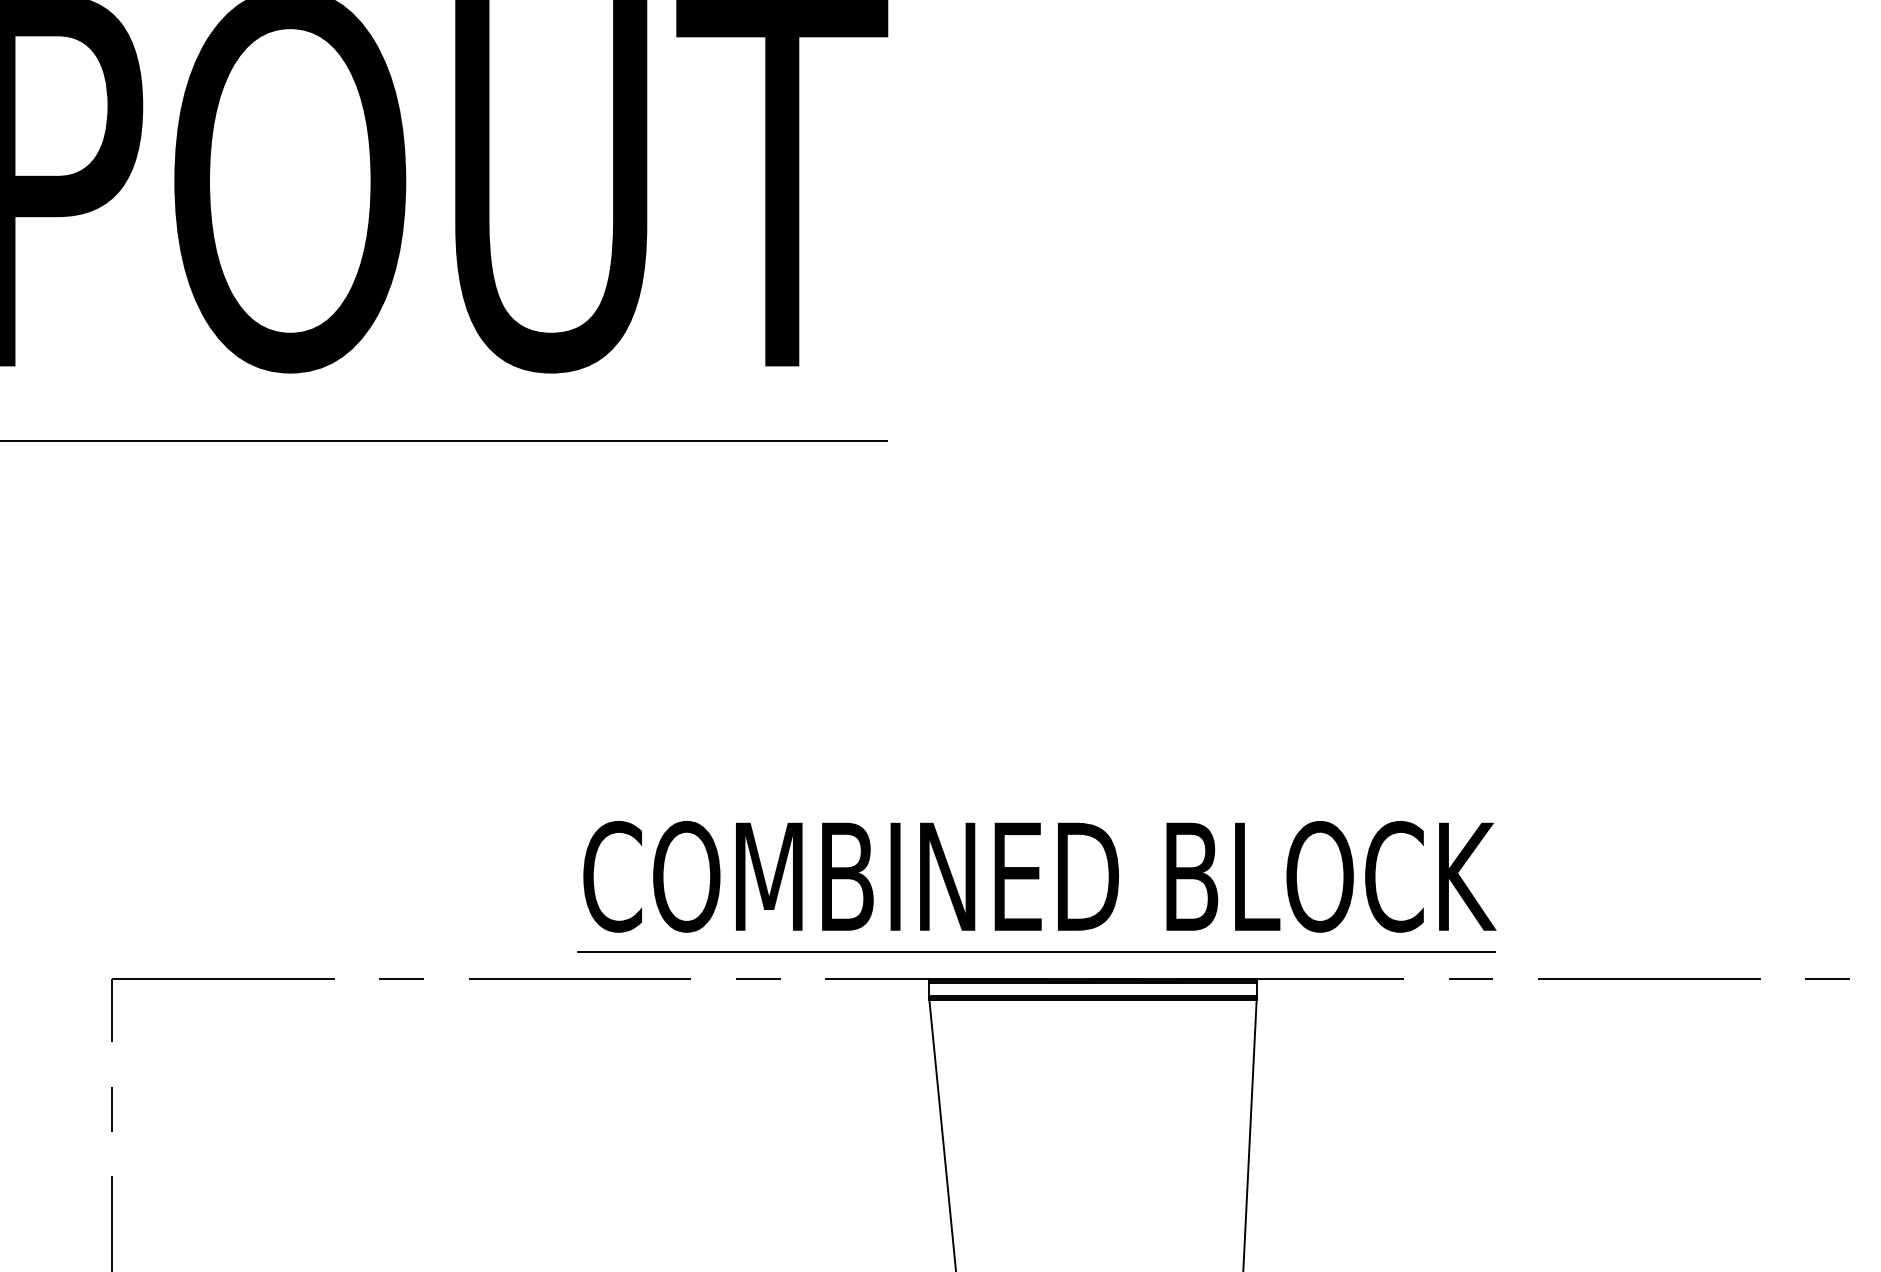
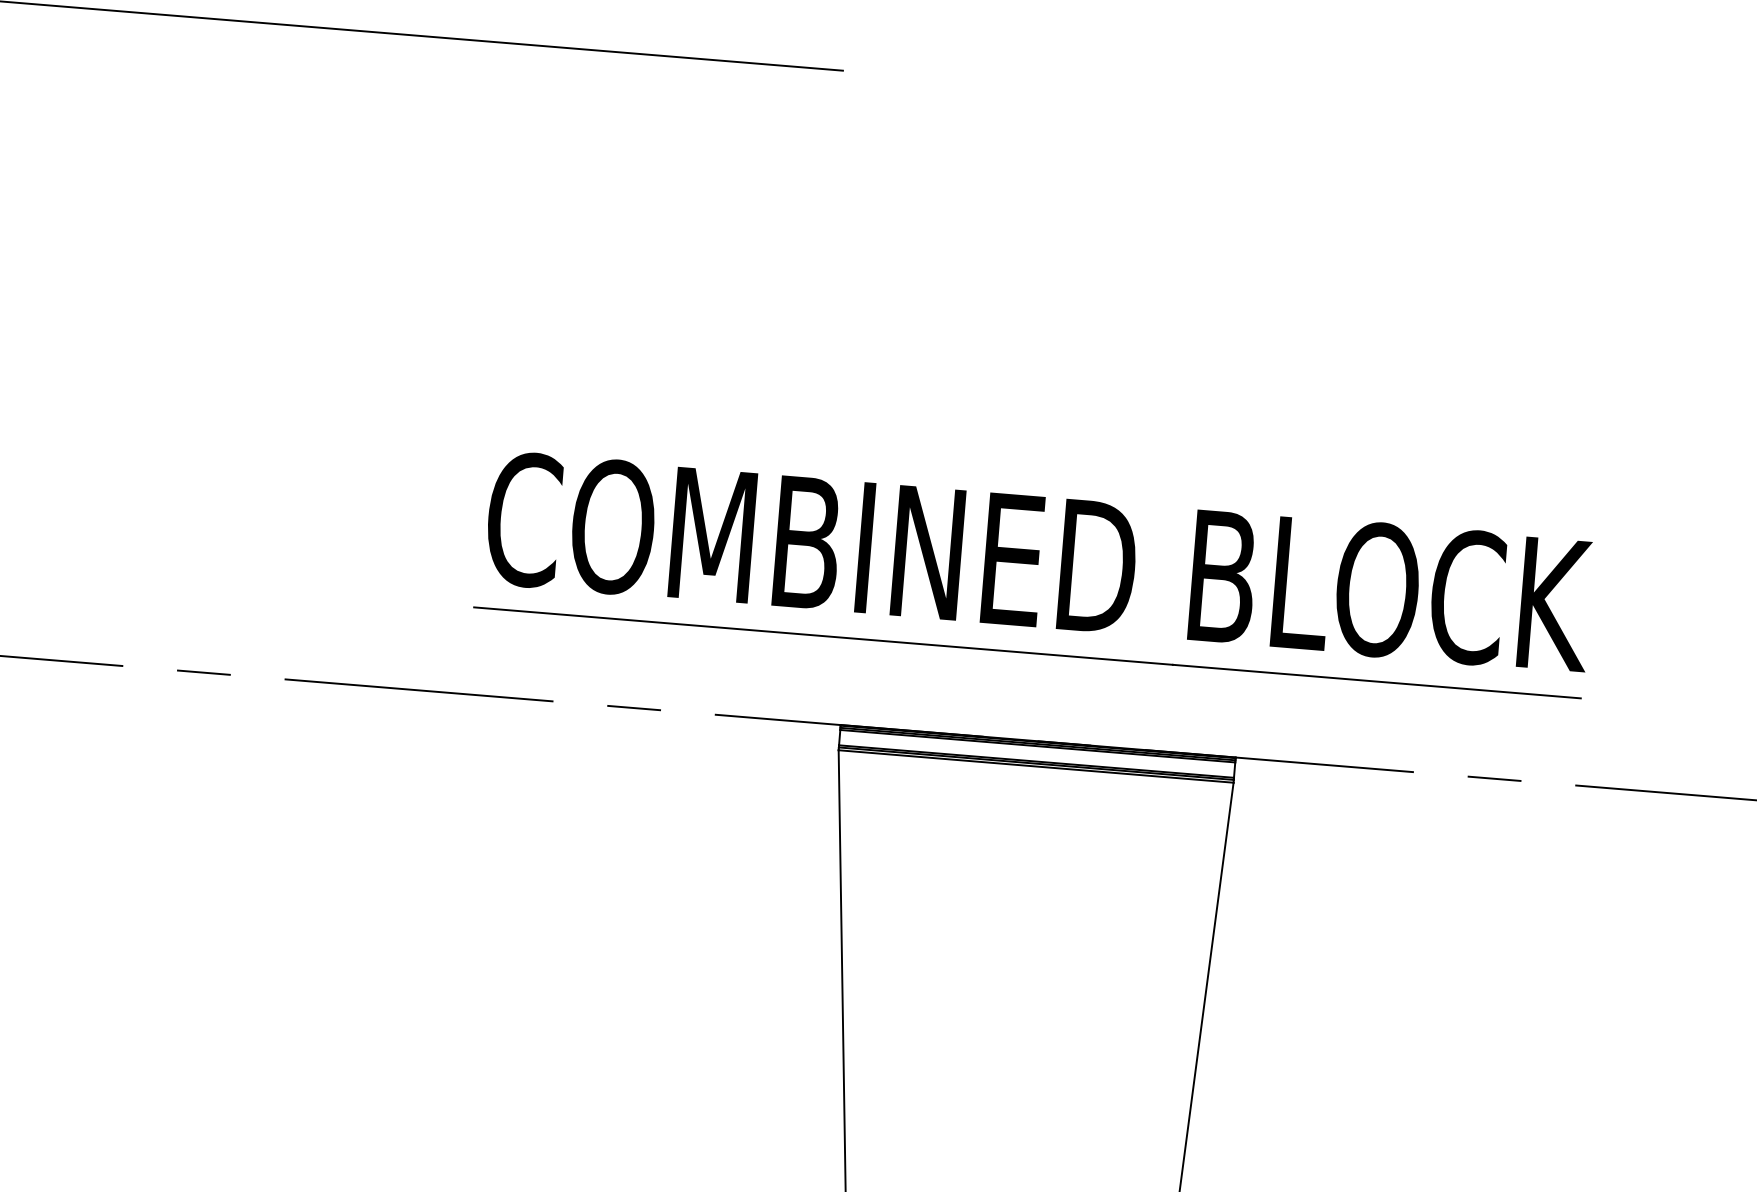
part: (1036, 879) -> (1035, 565), moved

